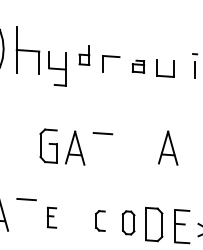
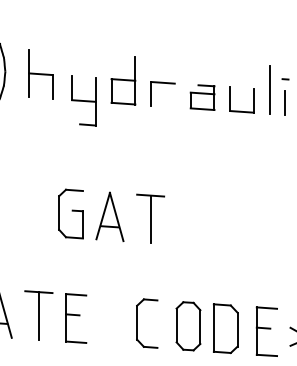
part: (27, 50) -> (40, 73), size x0.71
part: (84, 55) -> (123, 81), size x1.67
line: (184, 61) -> (269, 90), added
part: (138, 66) -> (202, 97), size x1.43
part: (168, 147) -> (246, 215), removed
line: (102, 149) -> (149, 218), added
line: (26, 215) -> (38, 315), added
part: (51, 217) -> (75, 318), size x1.67
part: (100, 220) -> (147, 322), size x1.67
part: (128, 222) -> (188, 325), size x1.43

